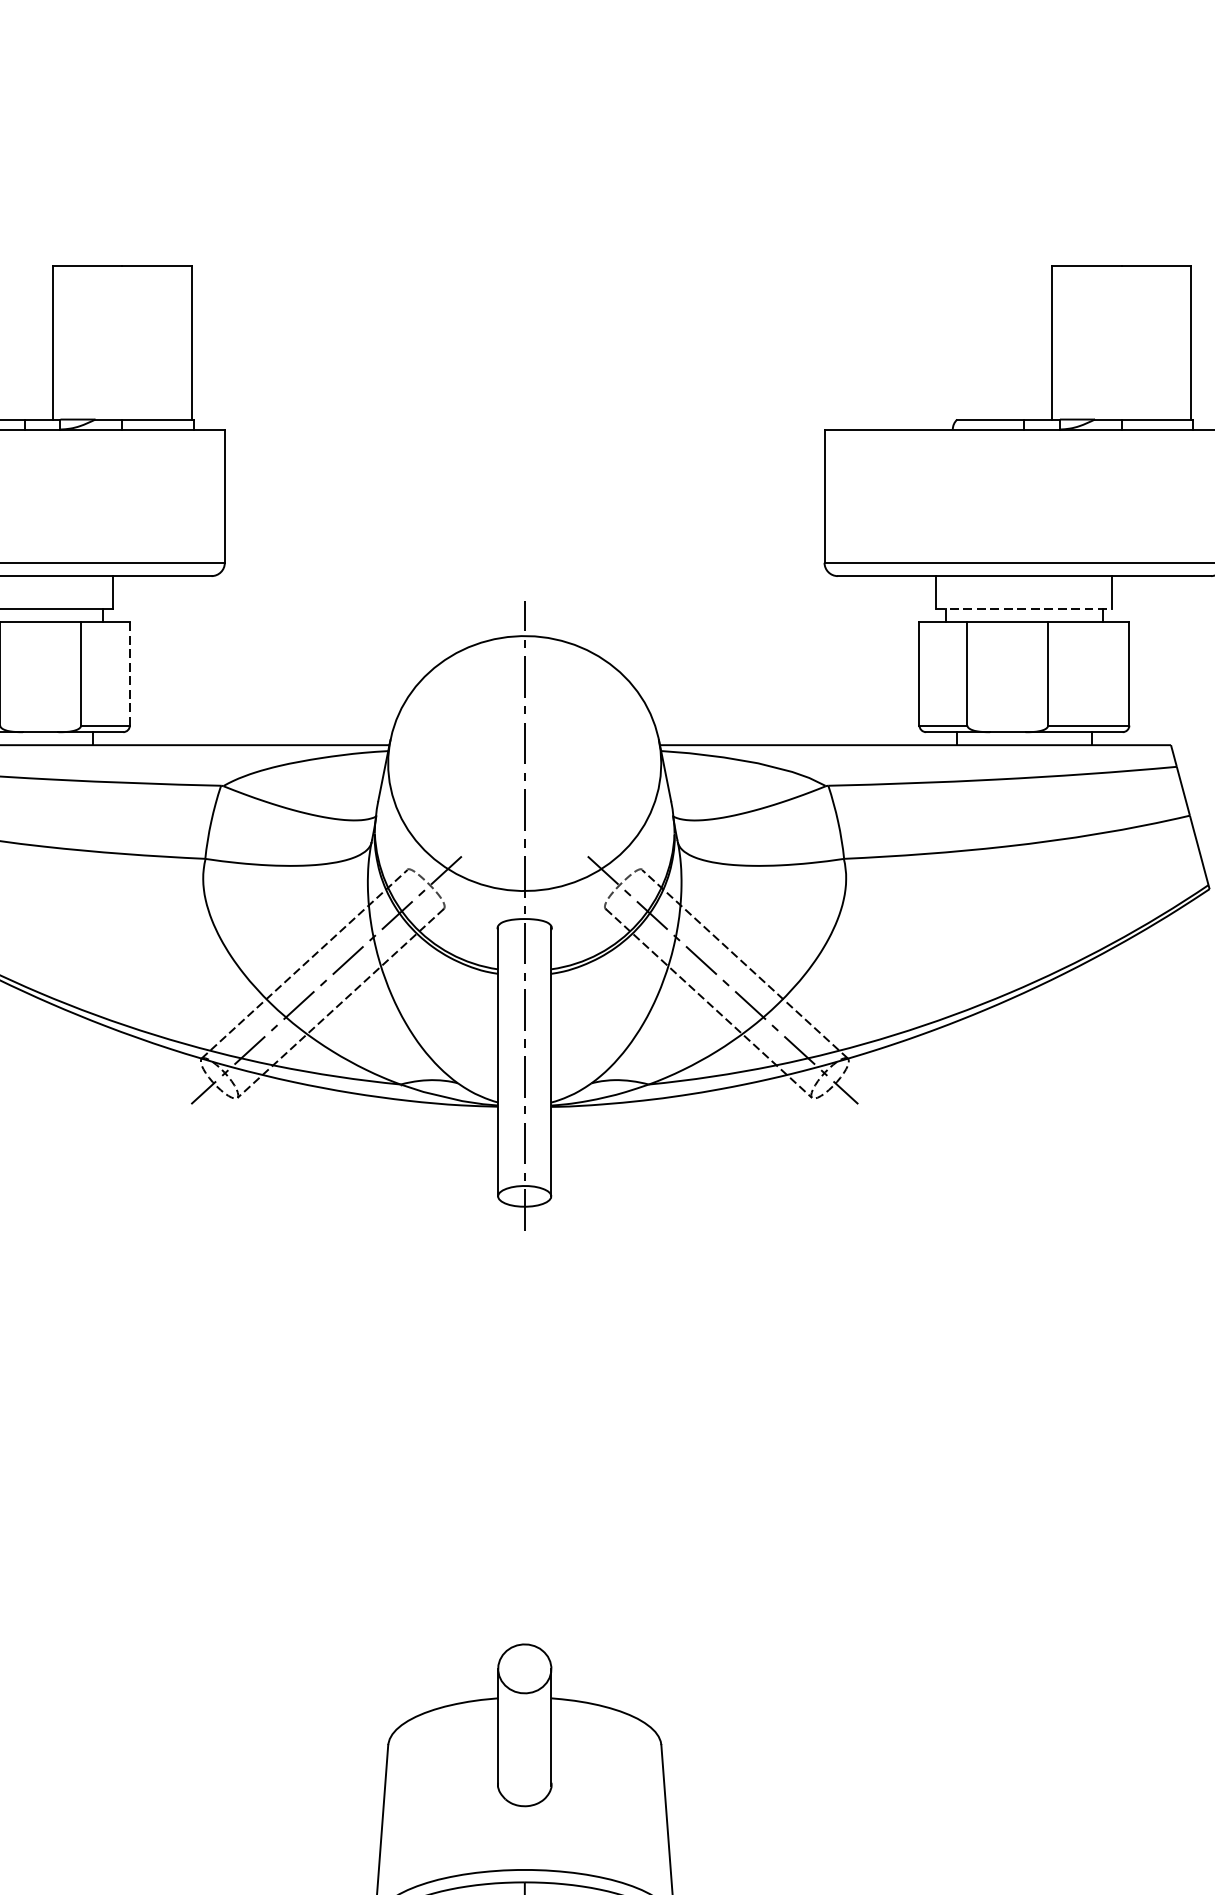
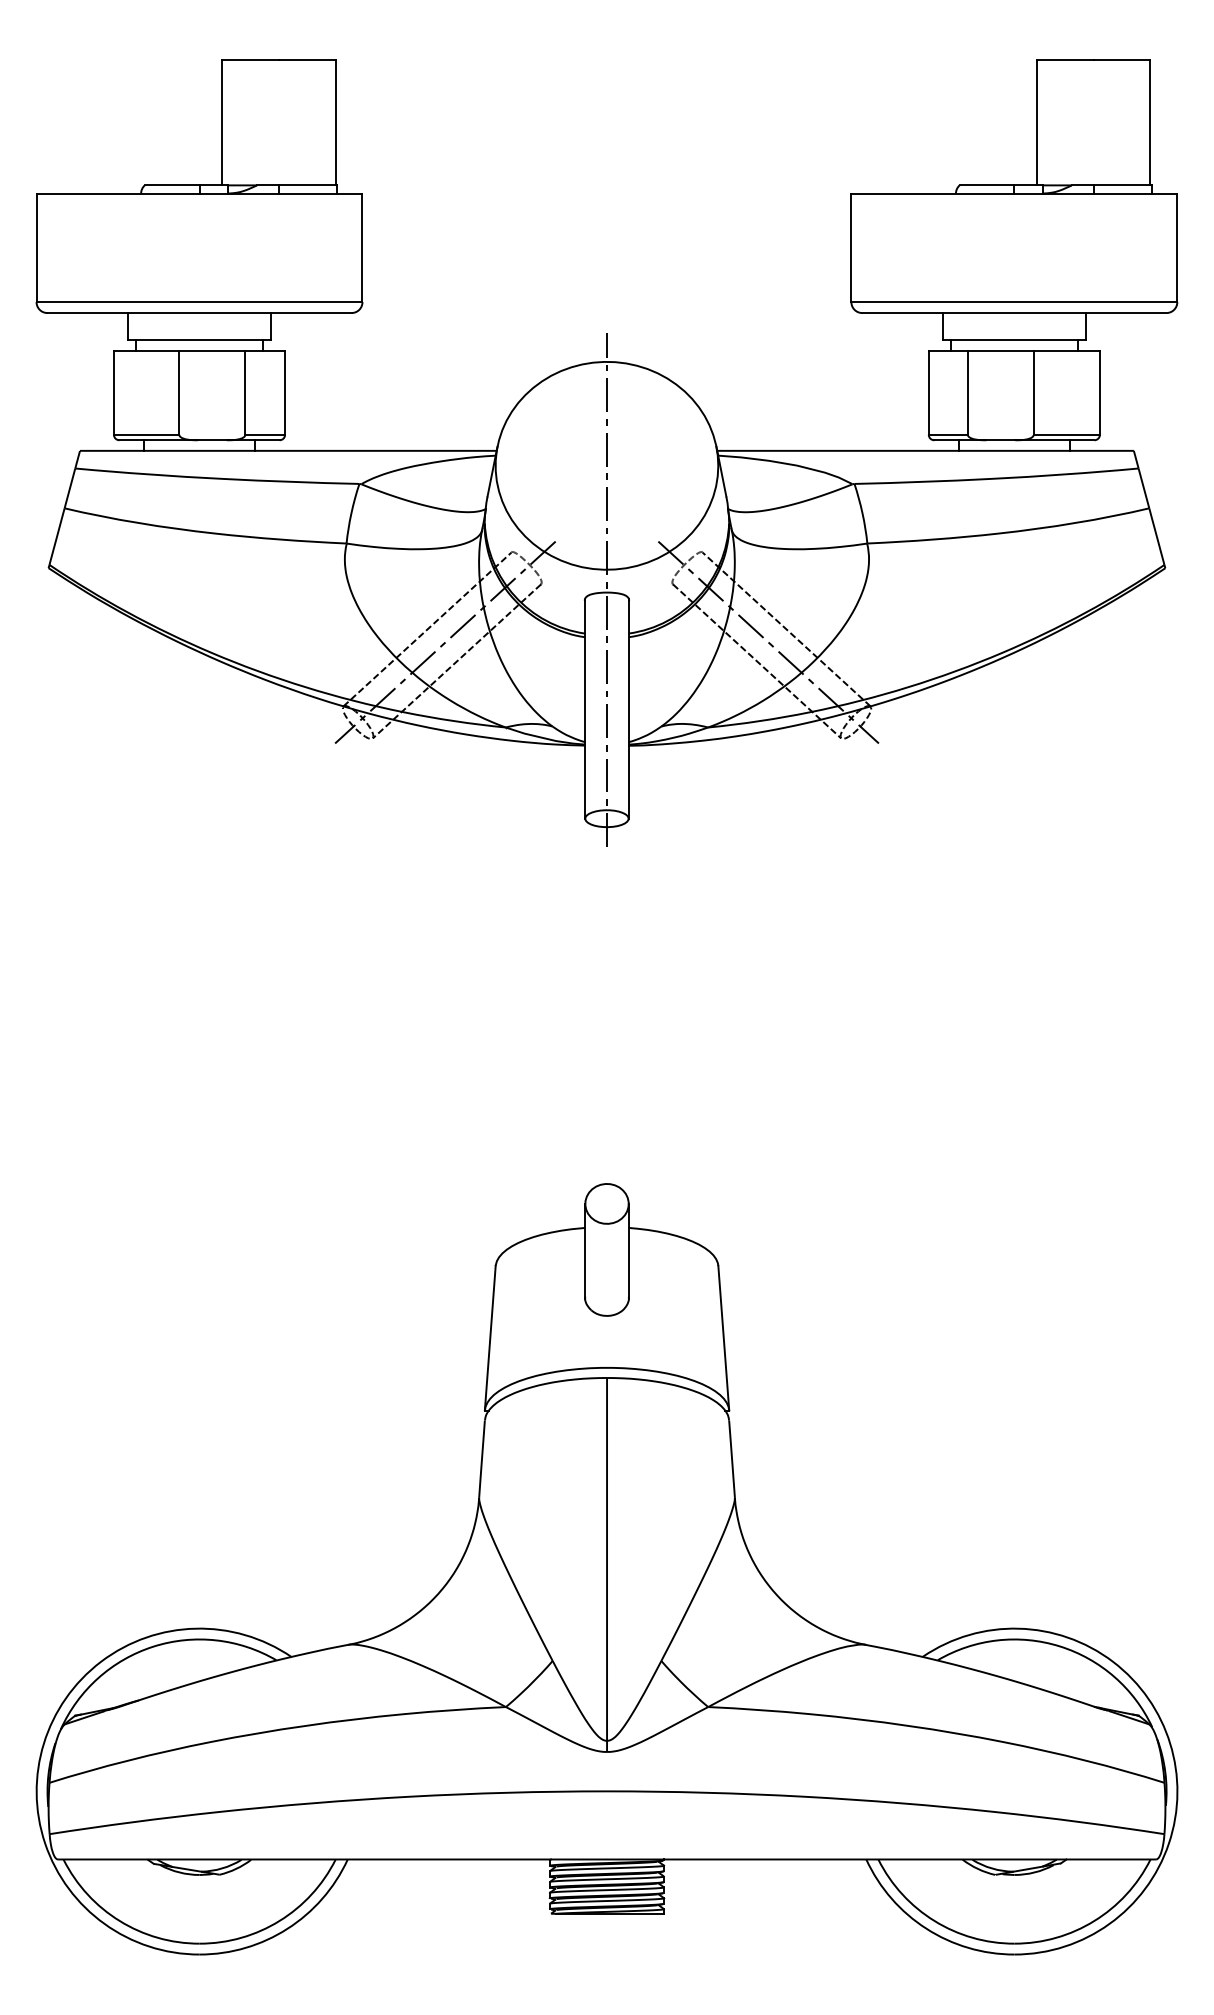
line: (1024, 609) -> (1014, 340), dashed -> solid
line: (130, 673) -> (285, 392), dashed -> solid

